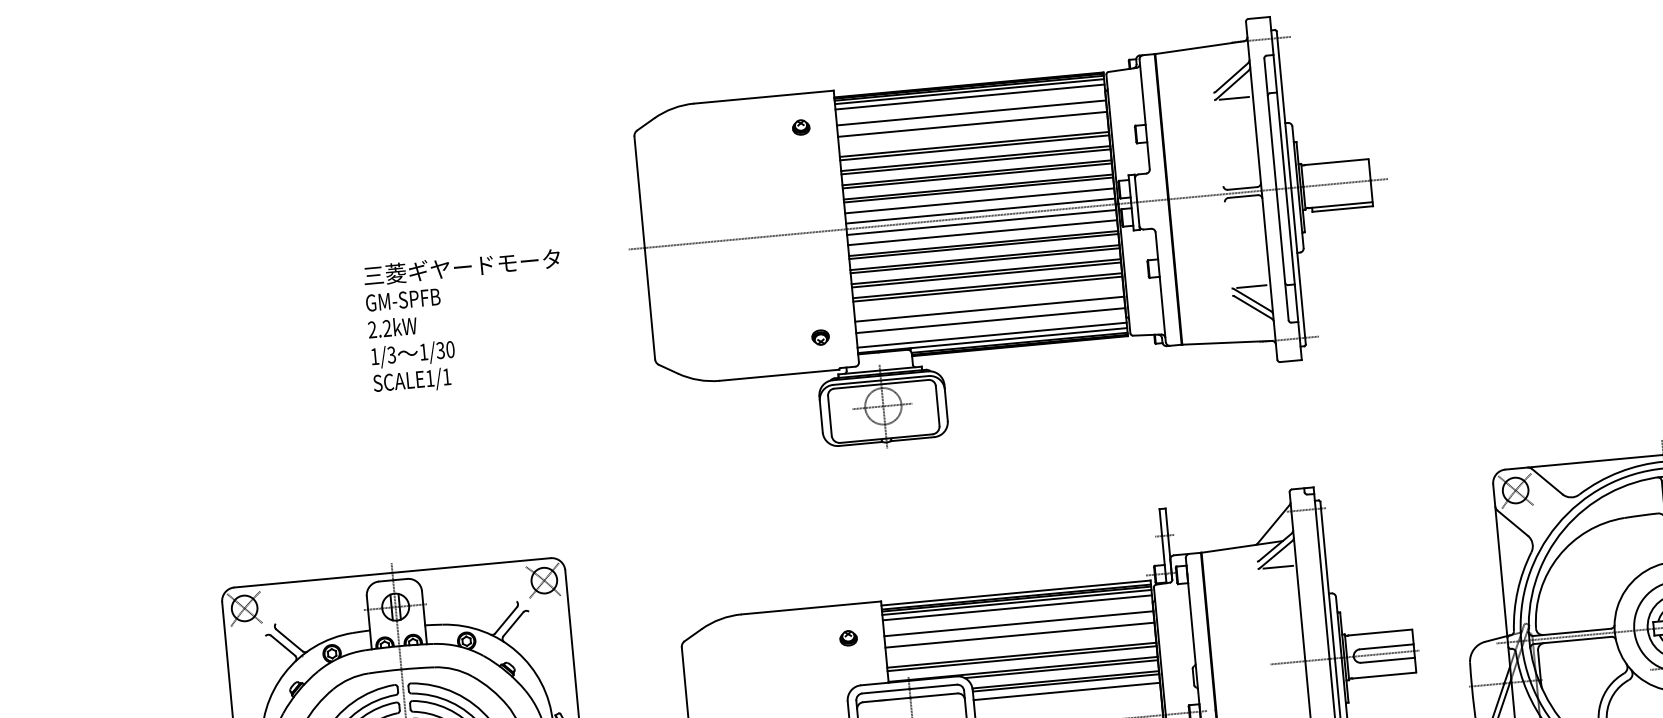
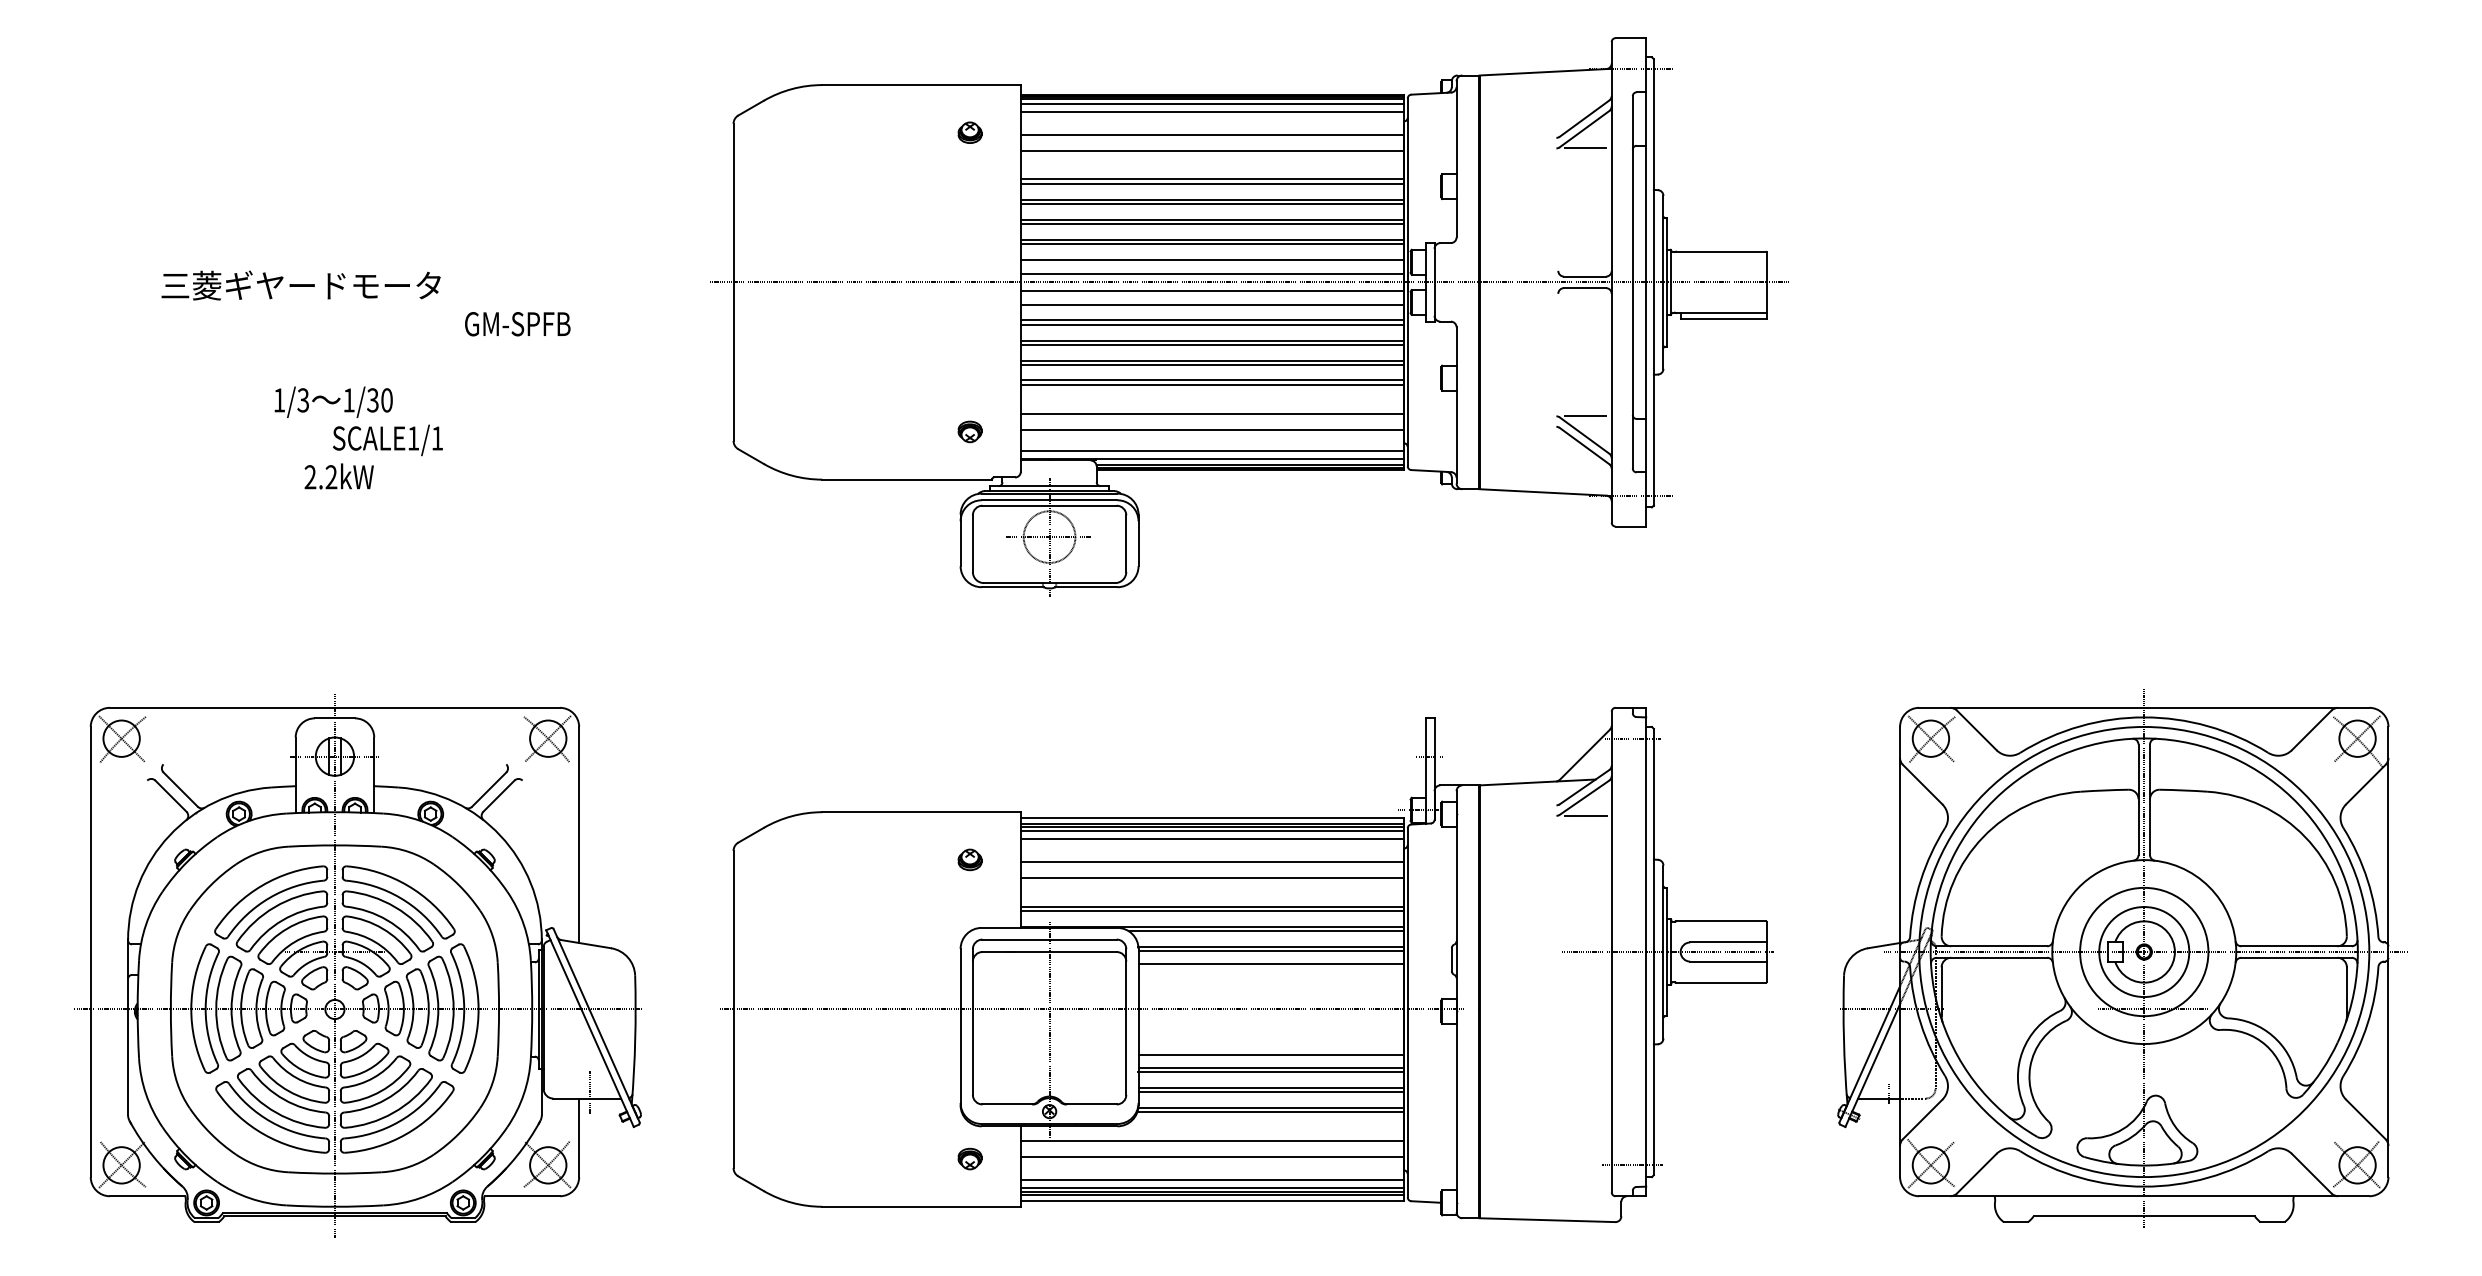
text: (461, 267) -> (300, 285), moved
text: (403, 300) -> (517, 324), moved
text: (392, 327) -> (338, 476), moved
text: (412, 353) -> (333, 401), moved

